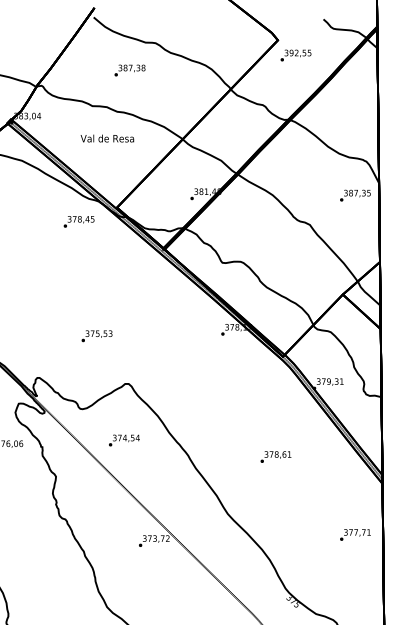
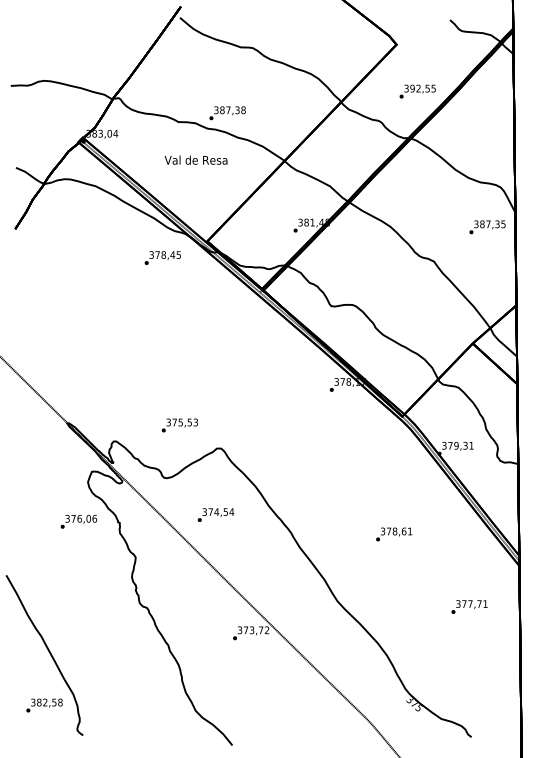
text: (295, 55) -> (417, 91), moved
text: (129, 70) -> (227, 113), moved
text: (96, 336) -> (179, 425), moved
text: (355, 534) -> (469, 606), moved

